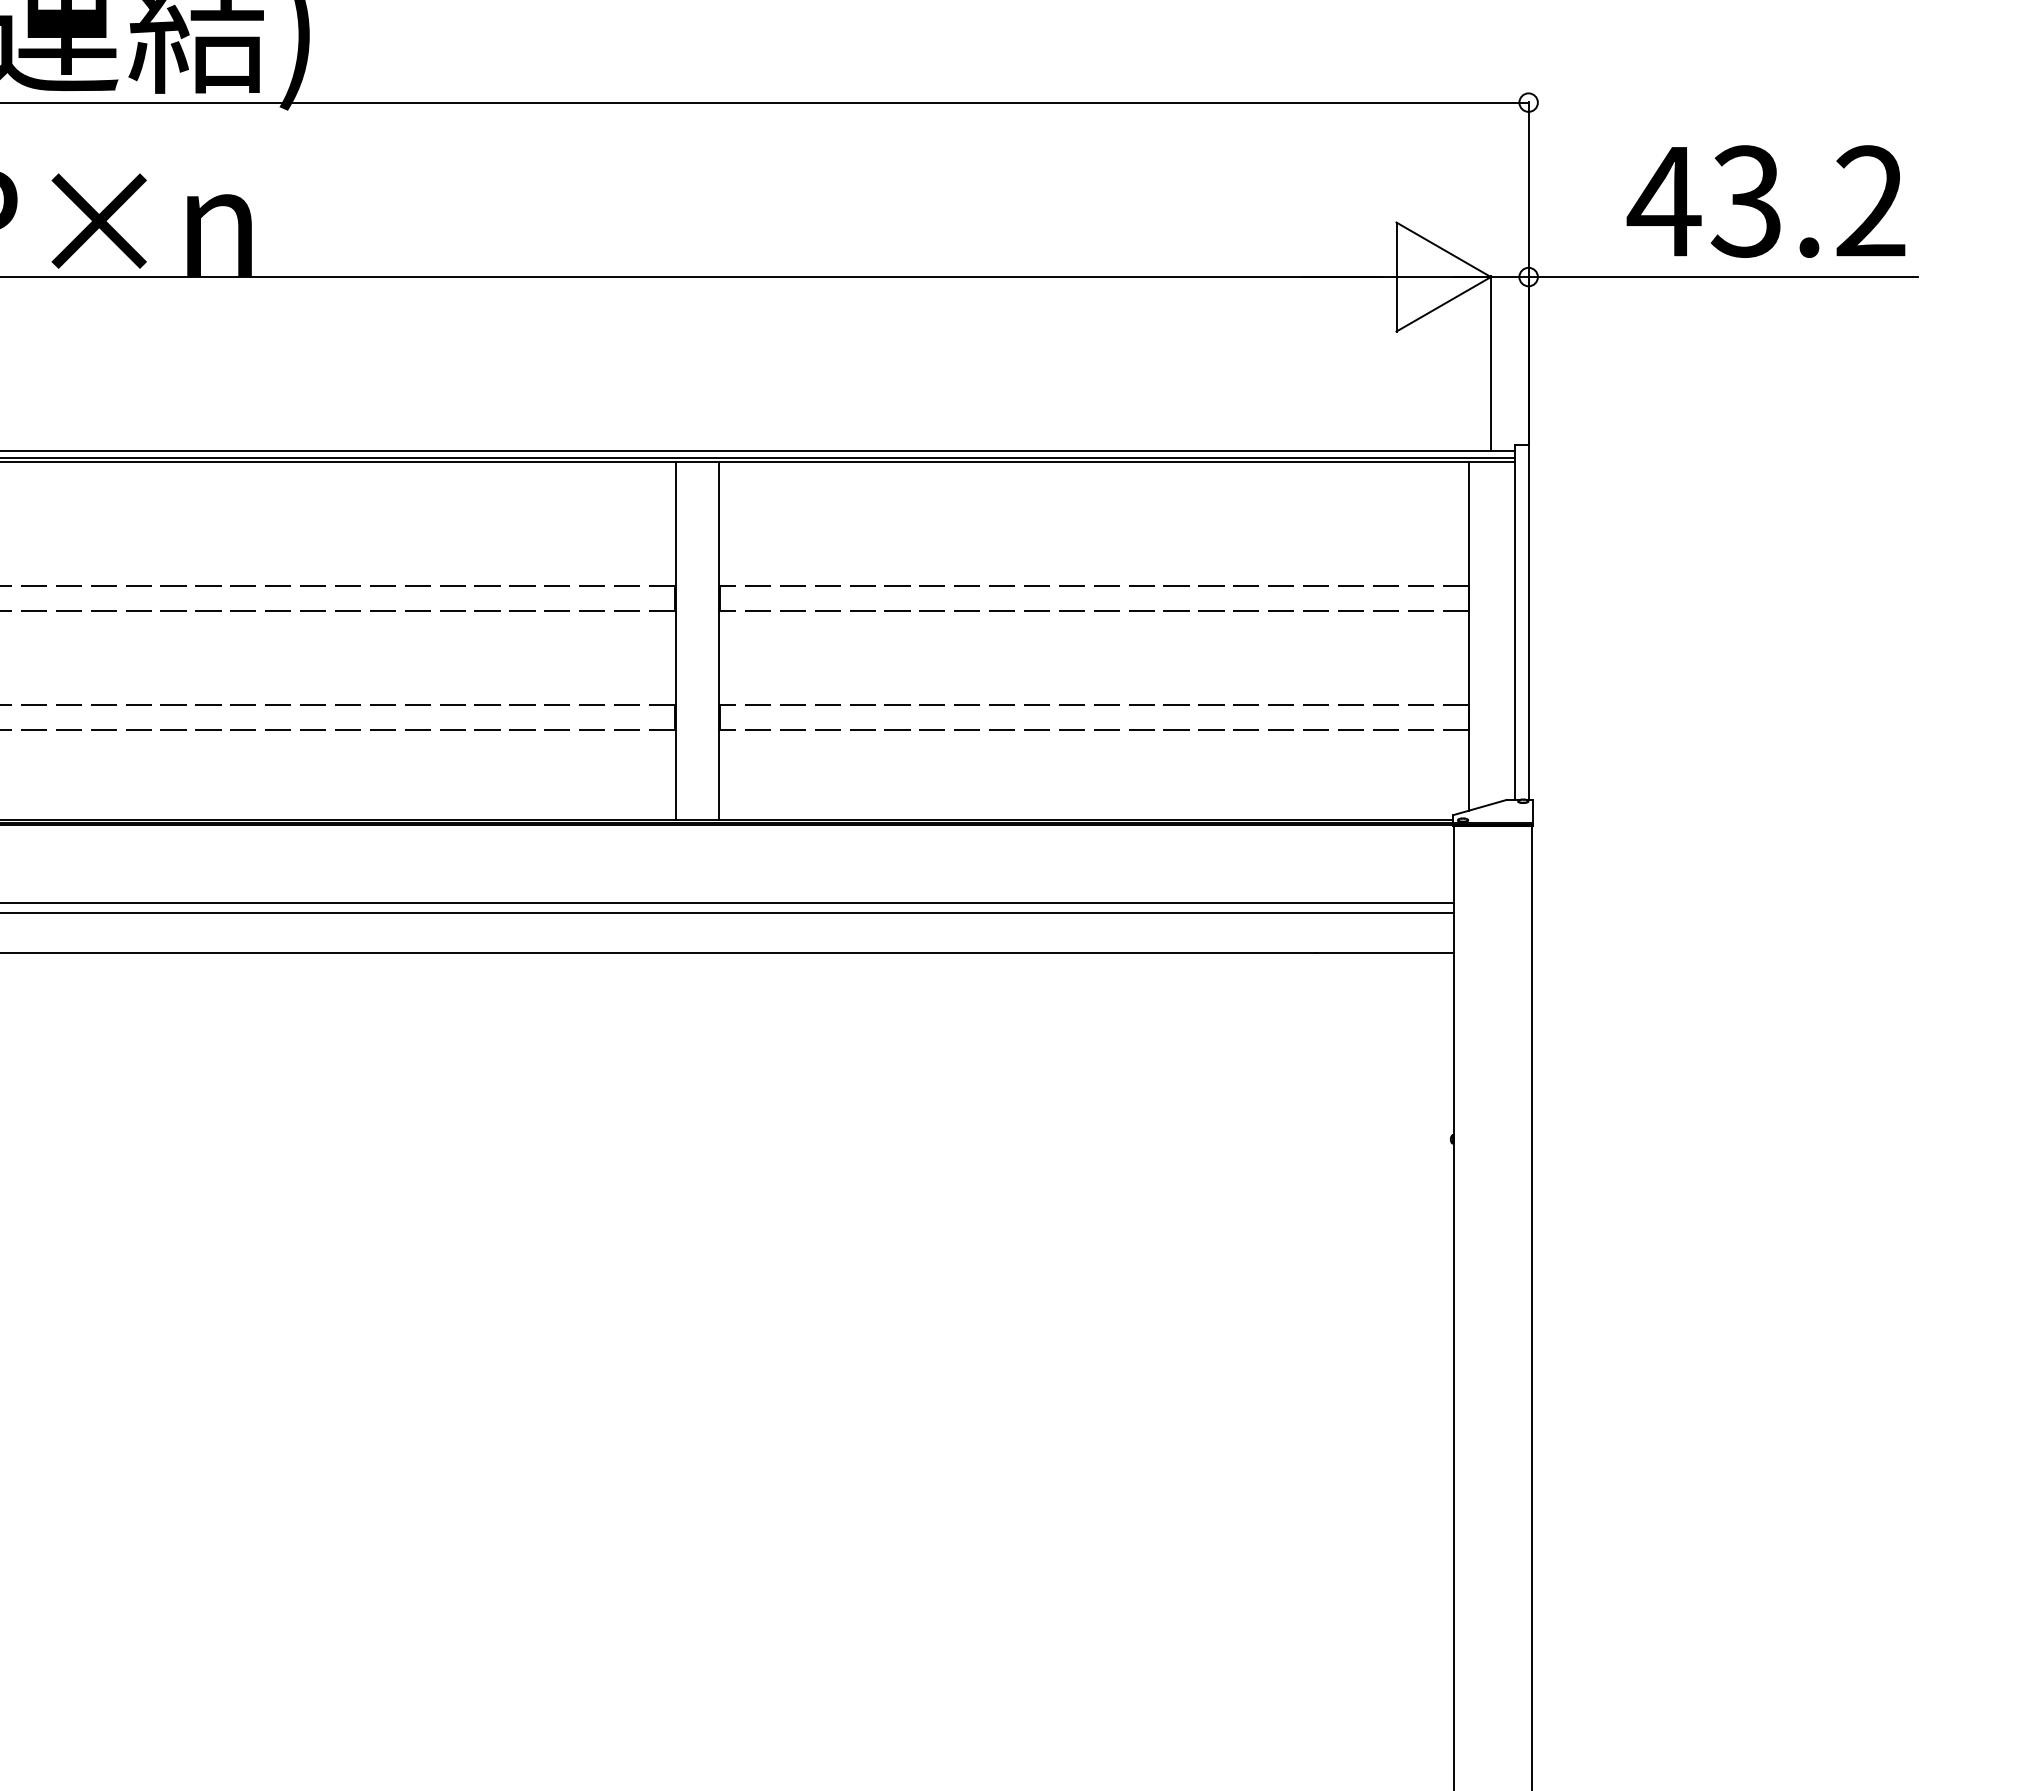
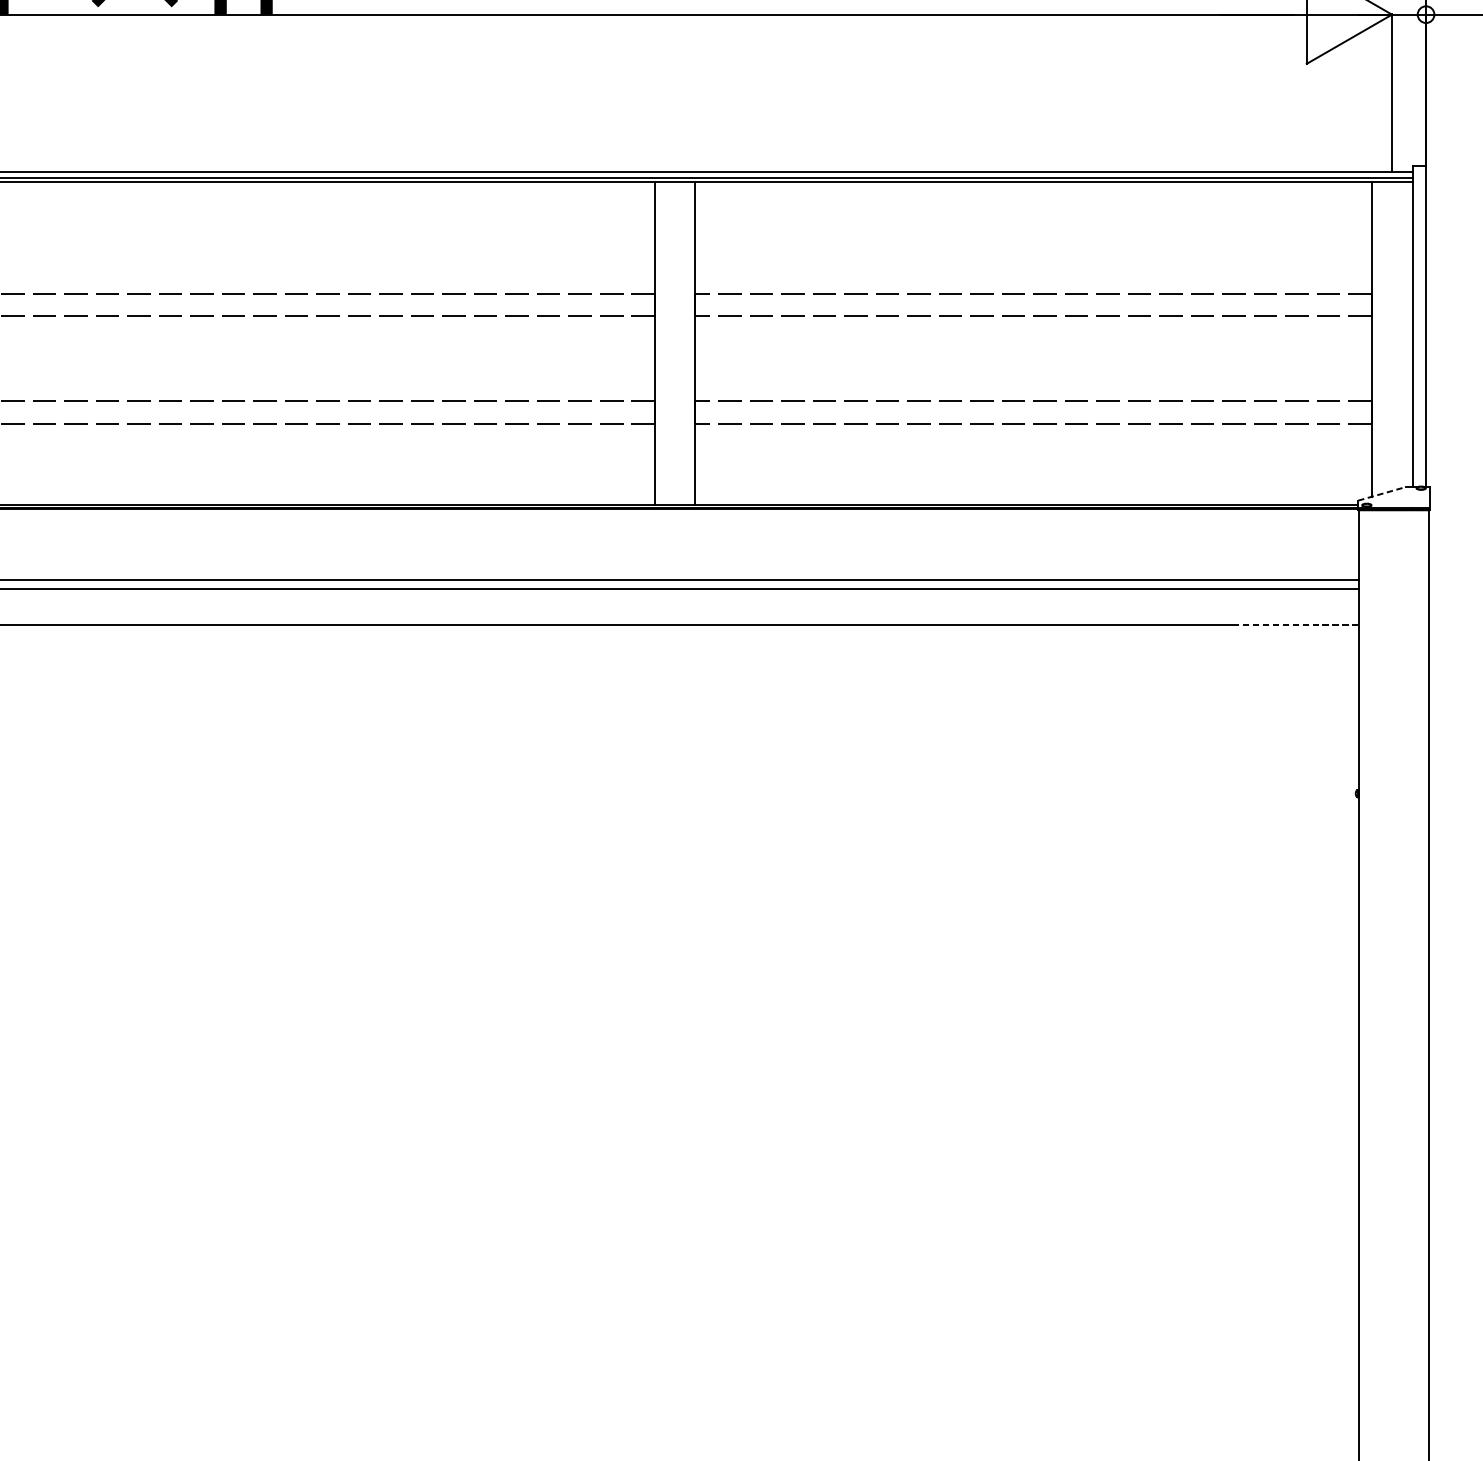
line: (1480, 807) -> (1382, 493), solid -> dashed
line: (1385, 953) -> (1296, 625), solid -> dashed

